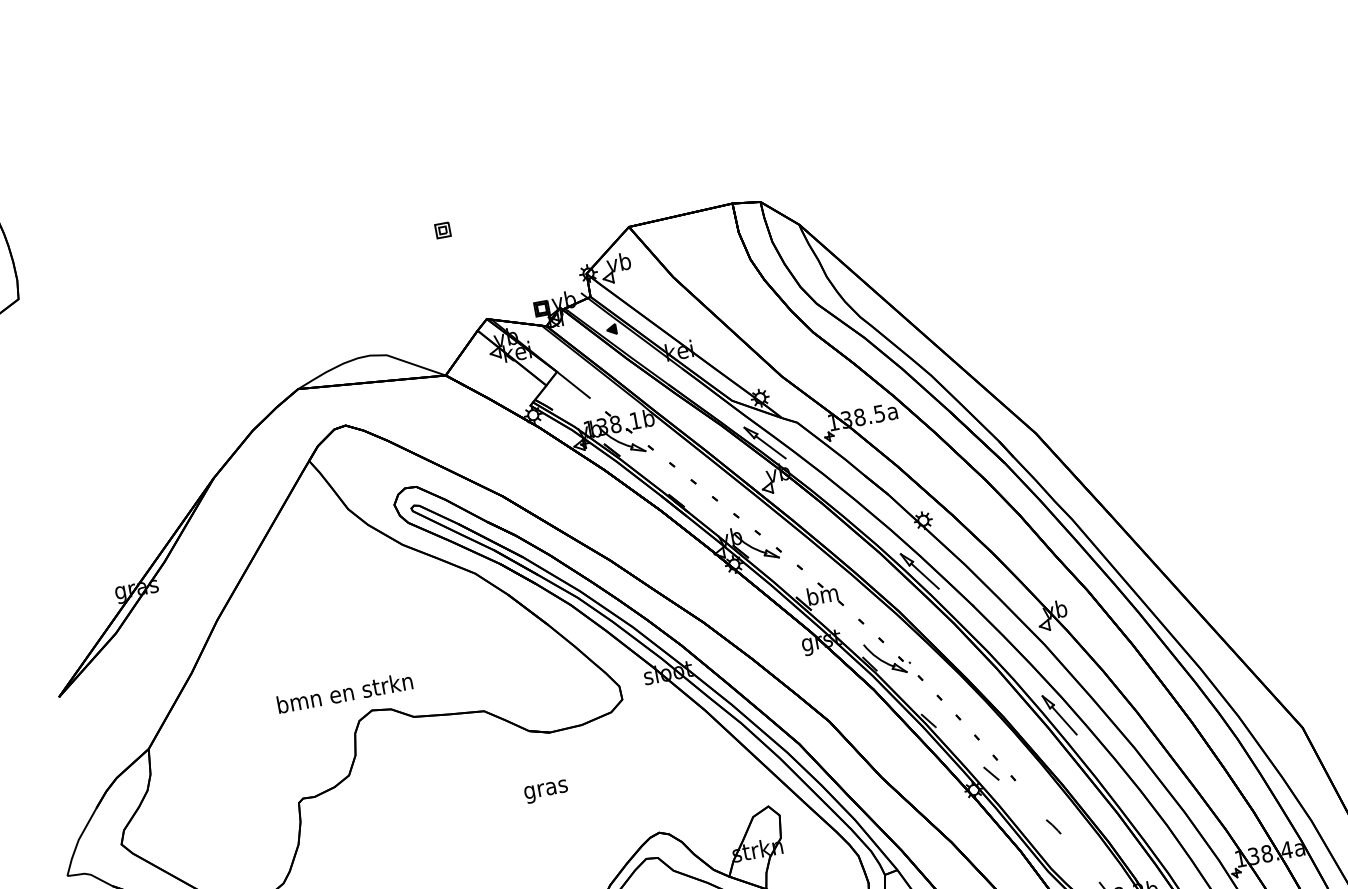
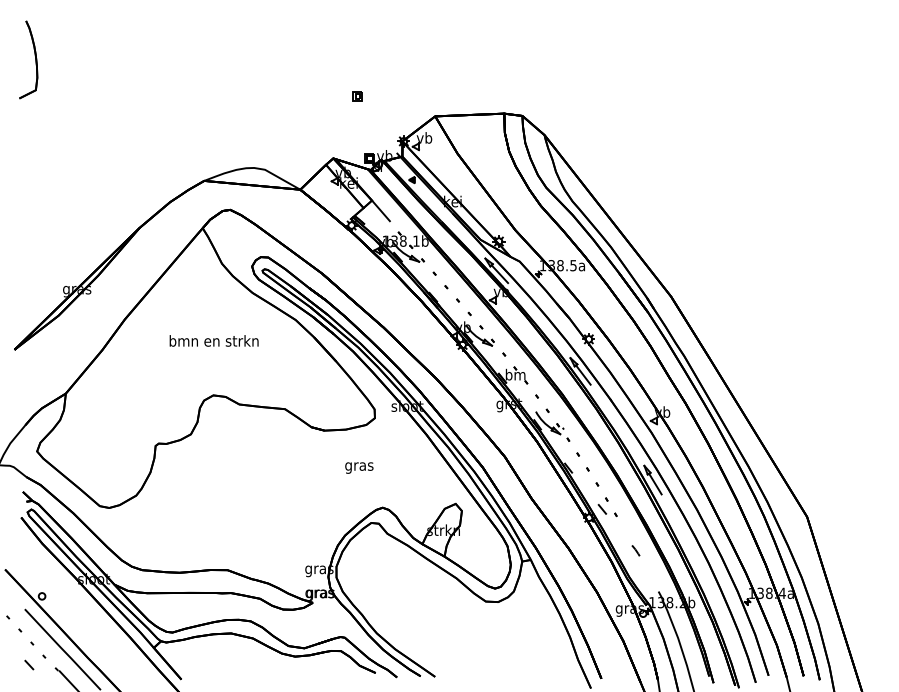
part: (442, 230) -> (357, 96), moved
text: (343, 692) -> (213, 340), moved
text: (546, 790) -> (359, 467), moved

